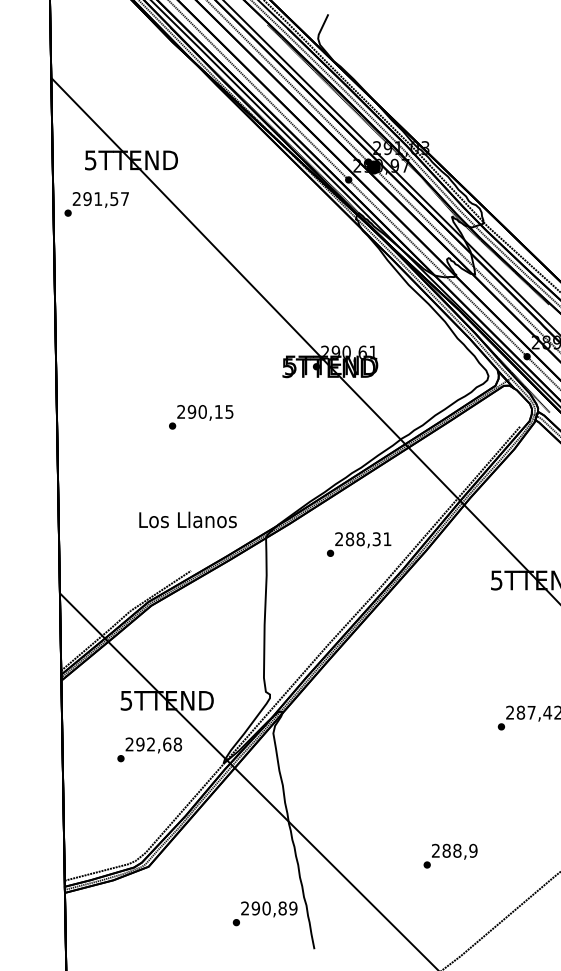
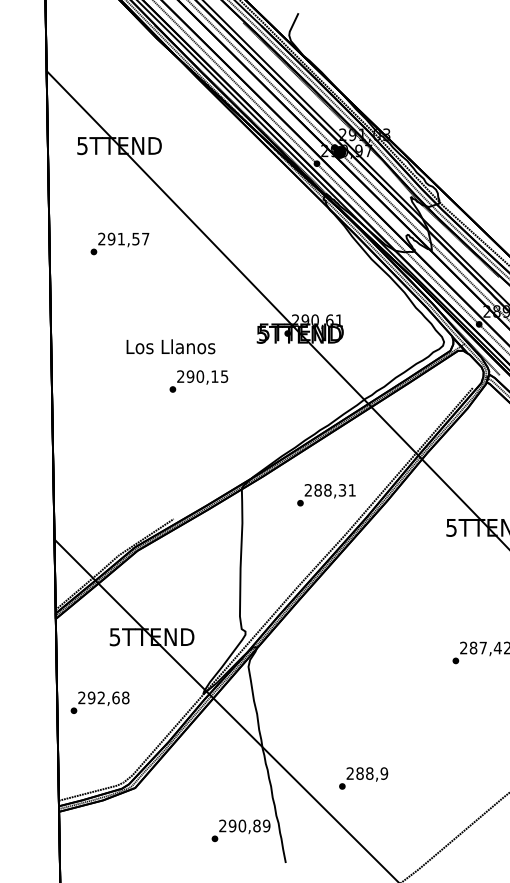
text: (96, 203) -> (119, 243), moved
text: (200, 417) -> (198, 381), moved
text: (187, 519) -> (170, 346), moved
text: (149, 749) -> (99, 702), moved
text: (450, 856) -> (363, 778), moved

